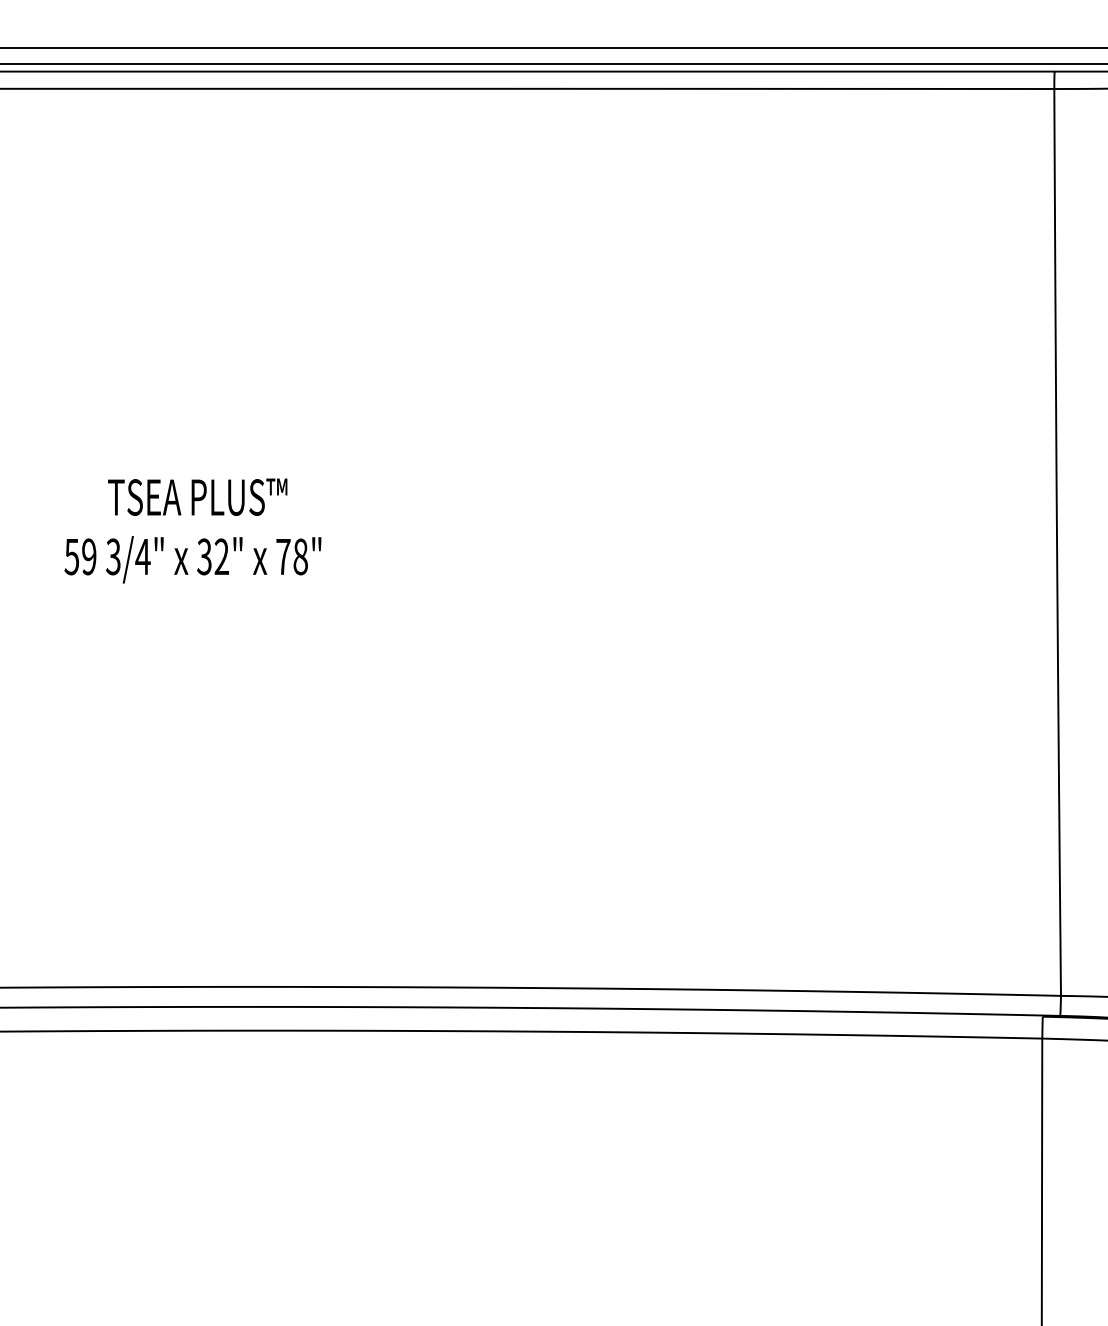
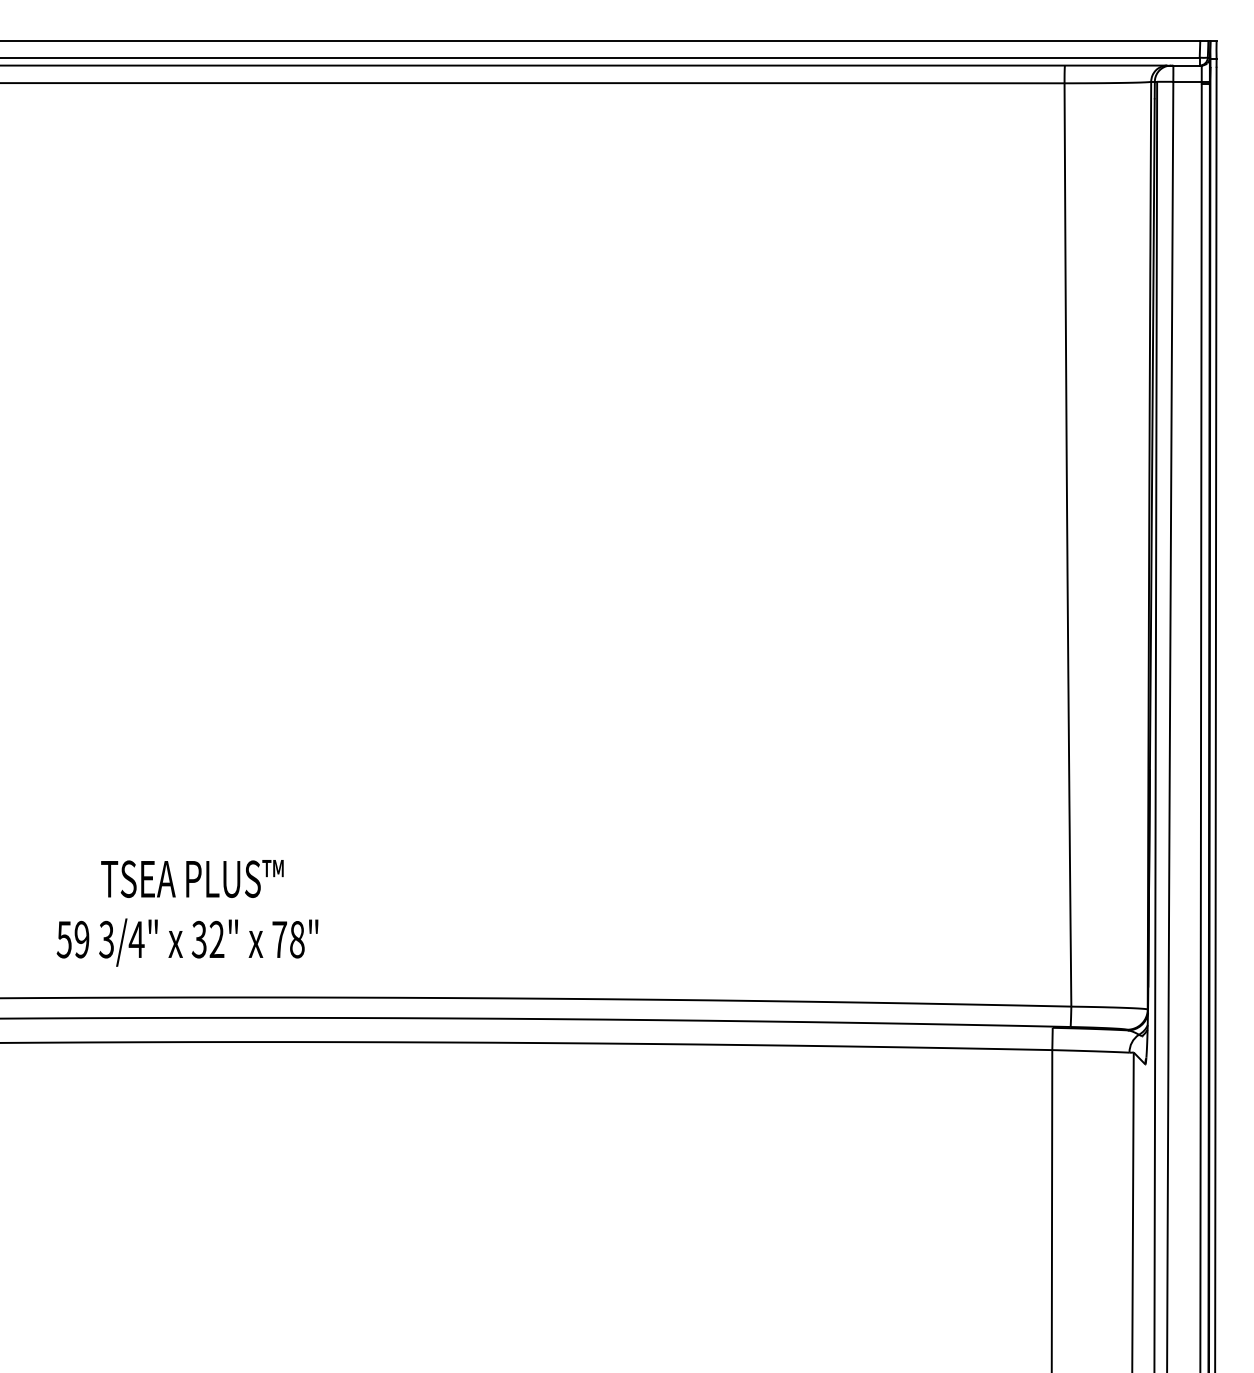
text: (192, 531) -> (187, 913), moved

